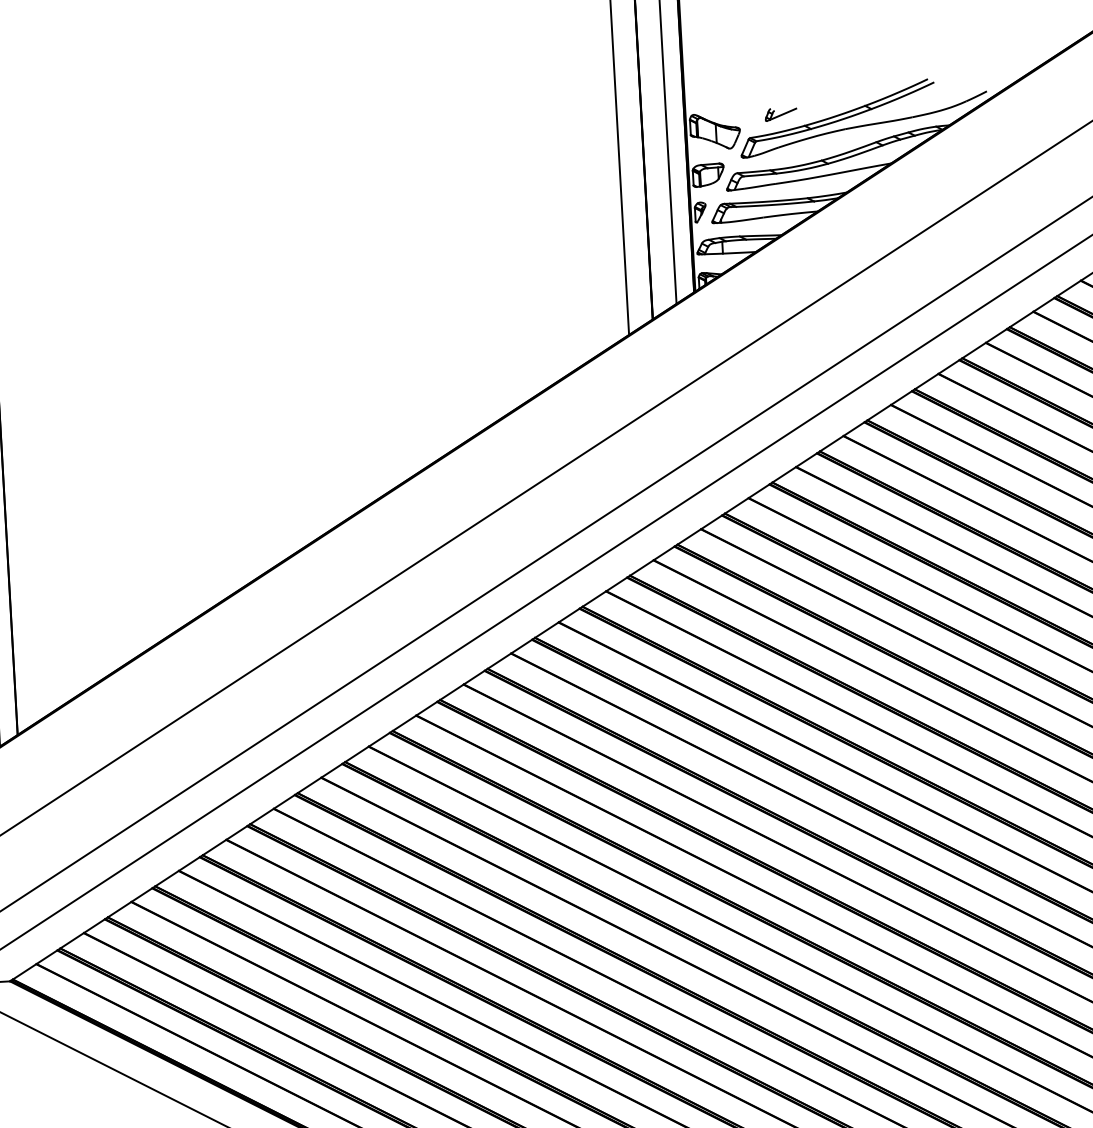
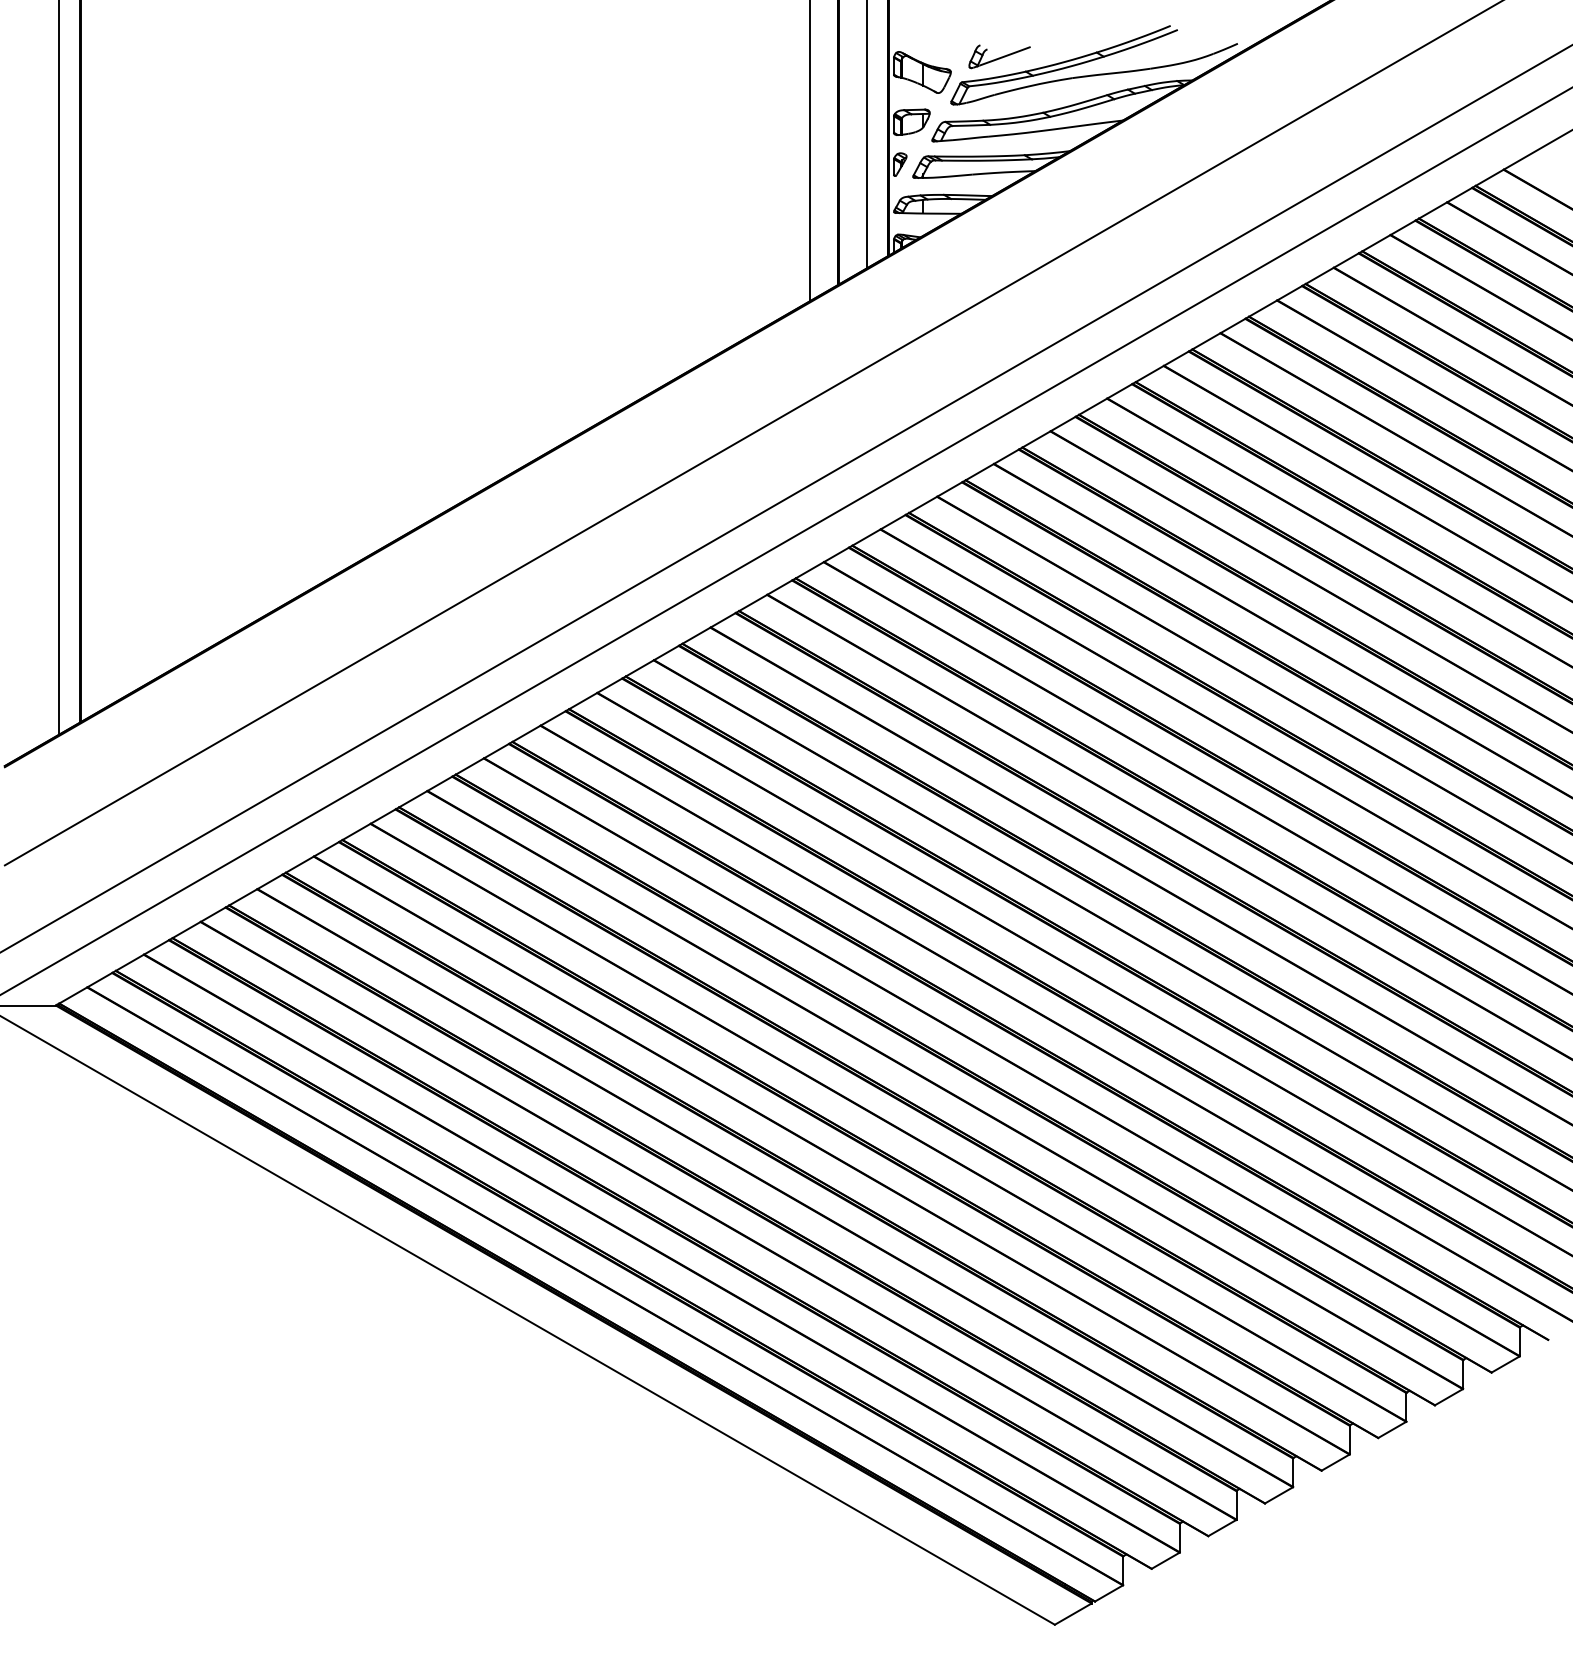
part: (781, 113) -> (999, 56), size x1.67

